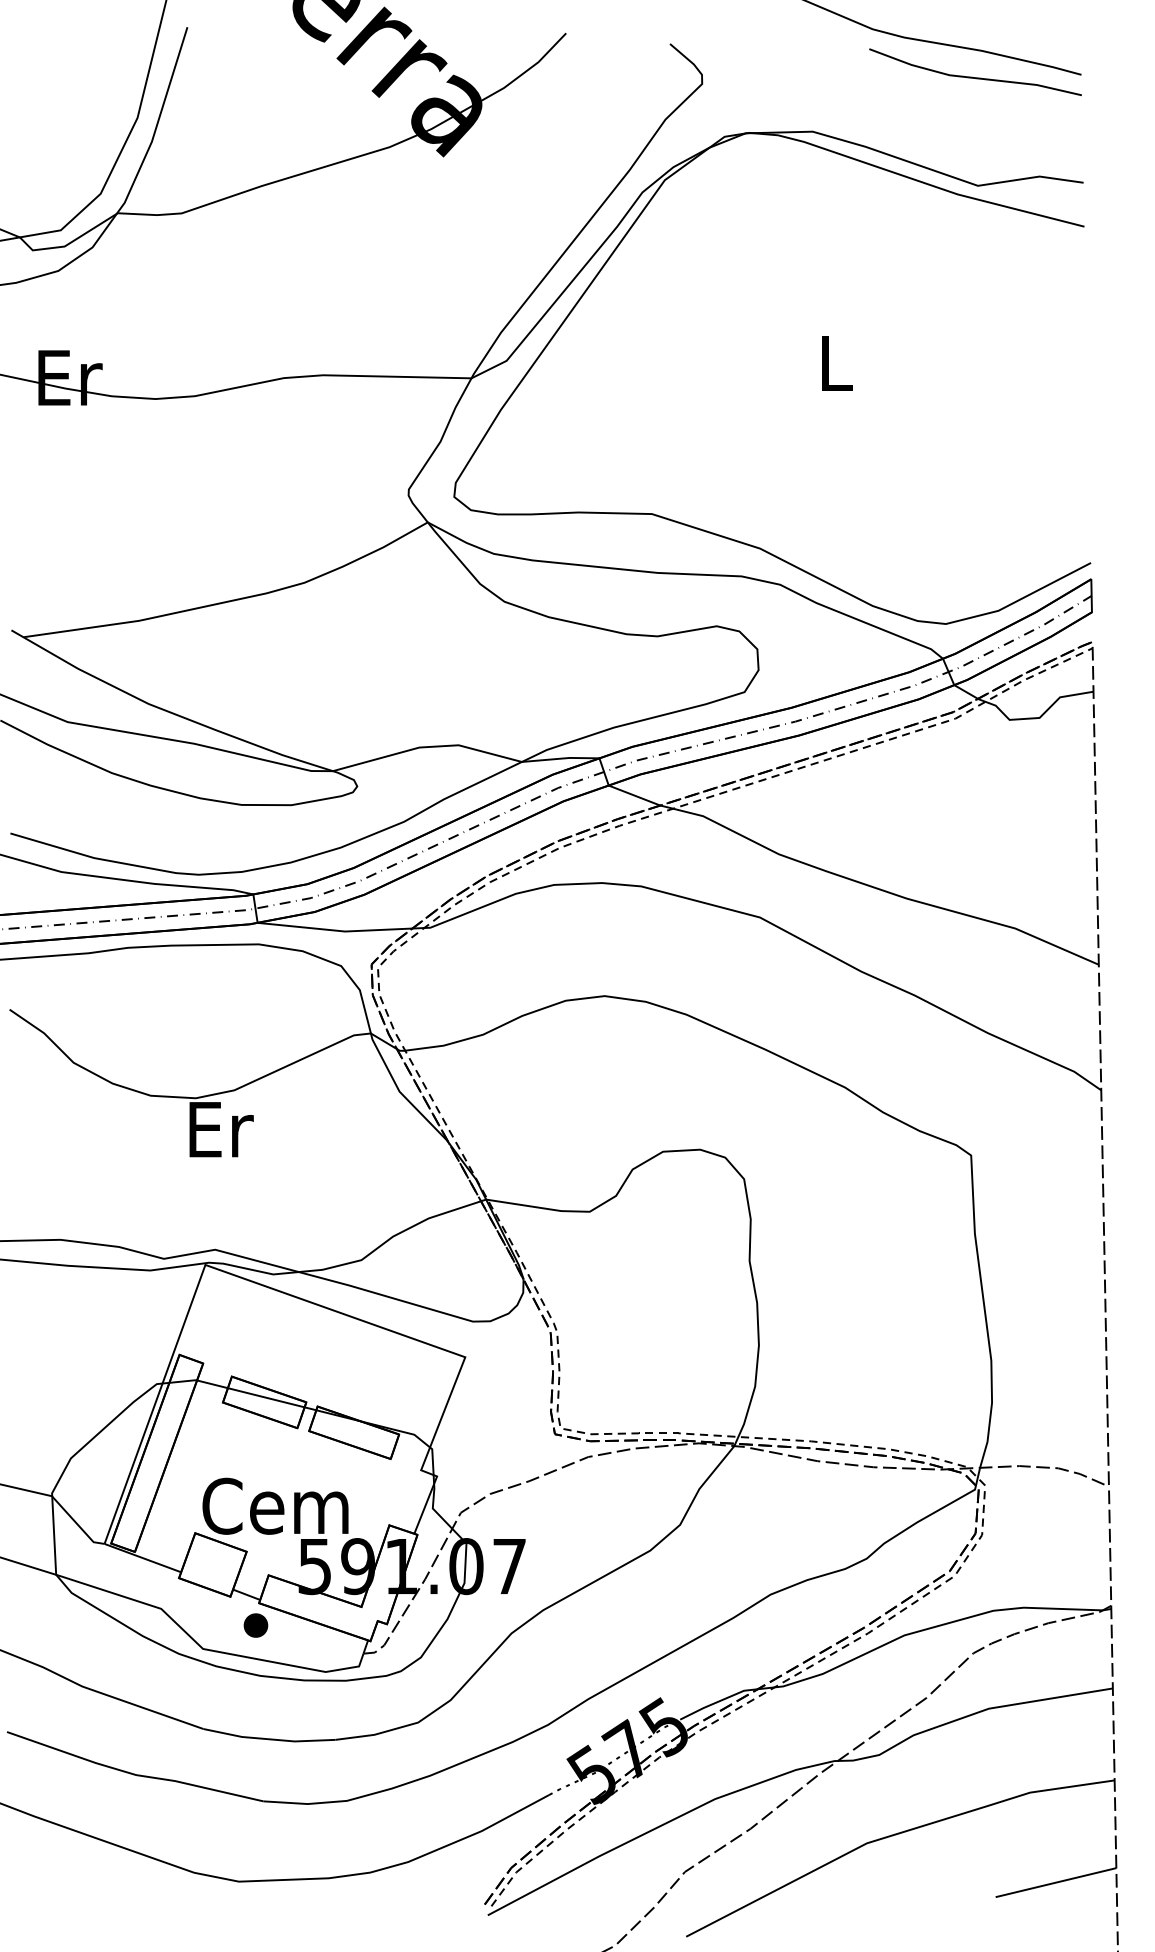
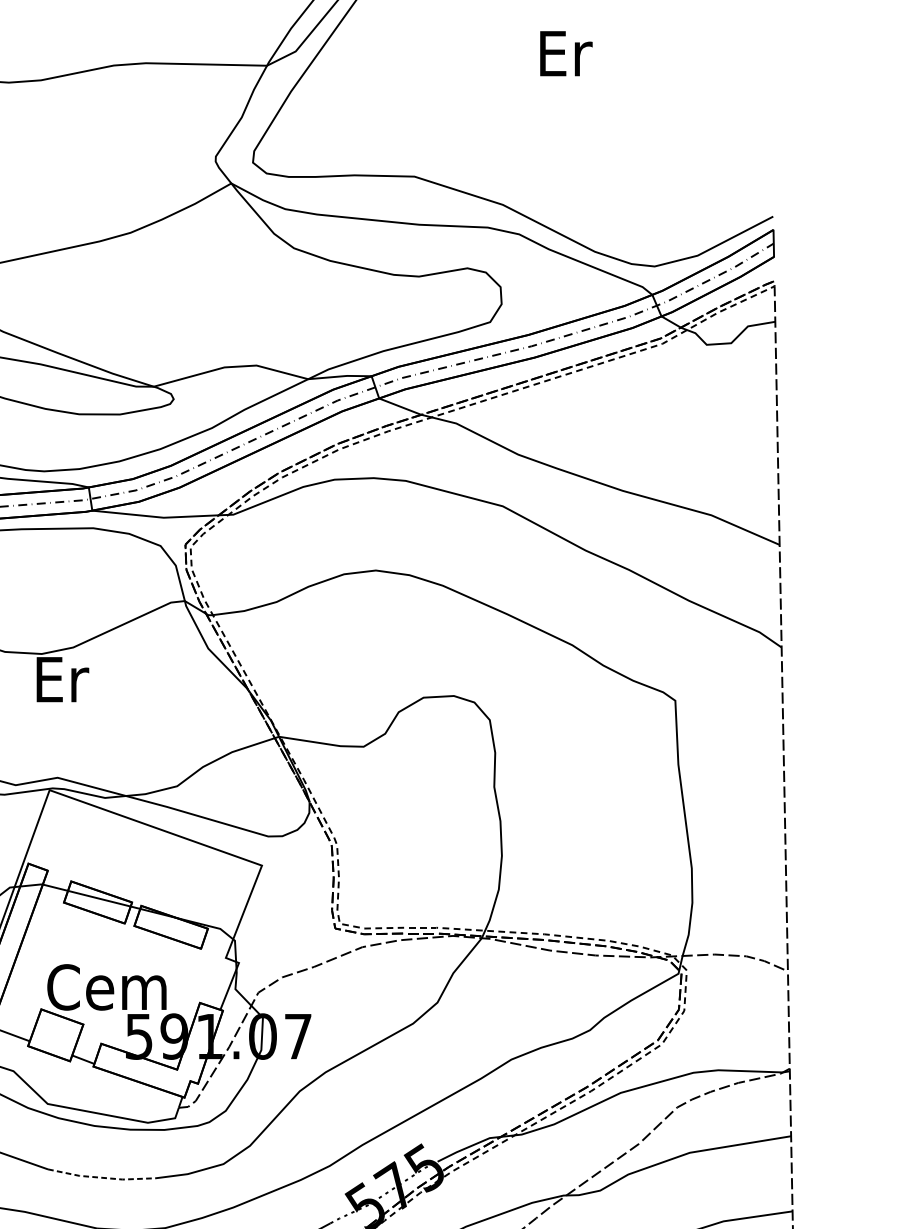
text: (837, 363) -> (566, 53), L -> Er
part: (255, 1625) -> (90, 1084), removed
line: (268, 1739) -> (101, 1177), solid -> dashed

